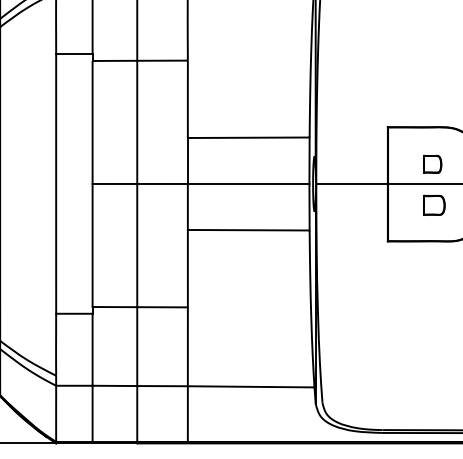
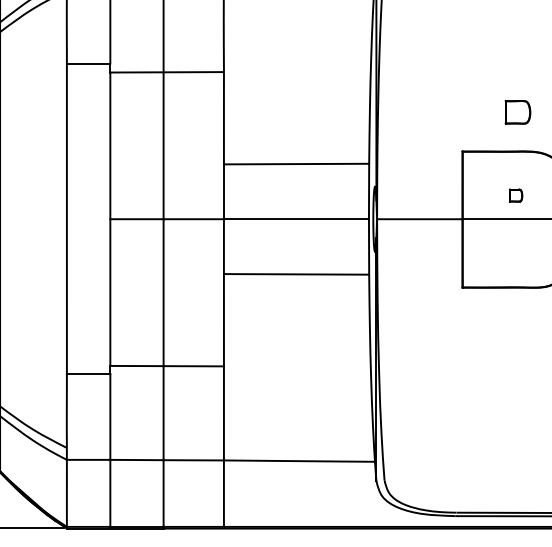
part: (432, 163) -> (515, 194), size x0.6
part: (434, 204) -> (518, 111), moved

